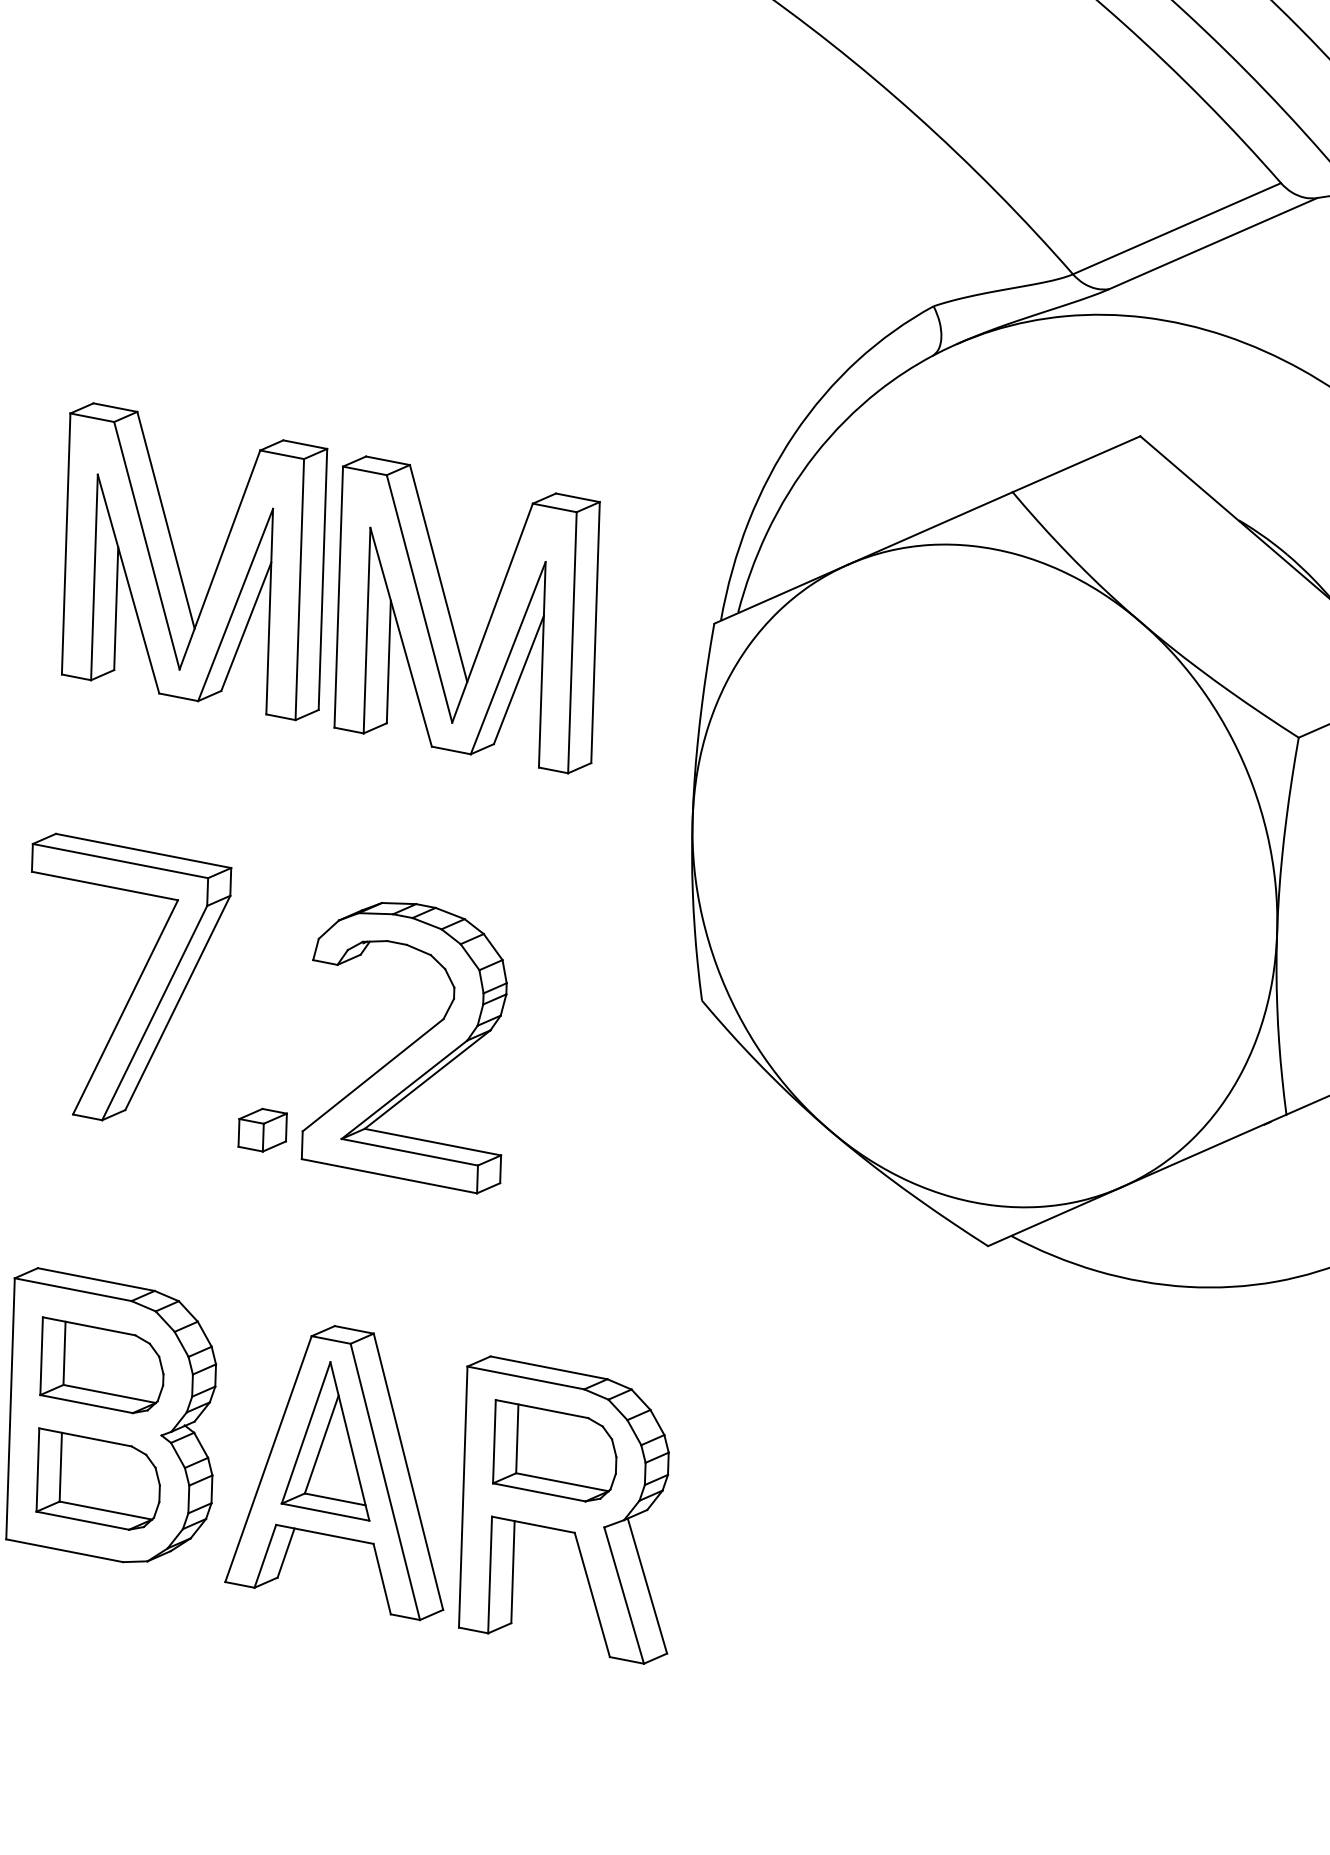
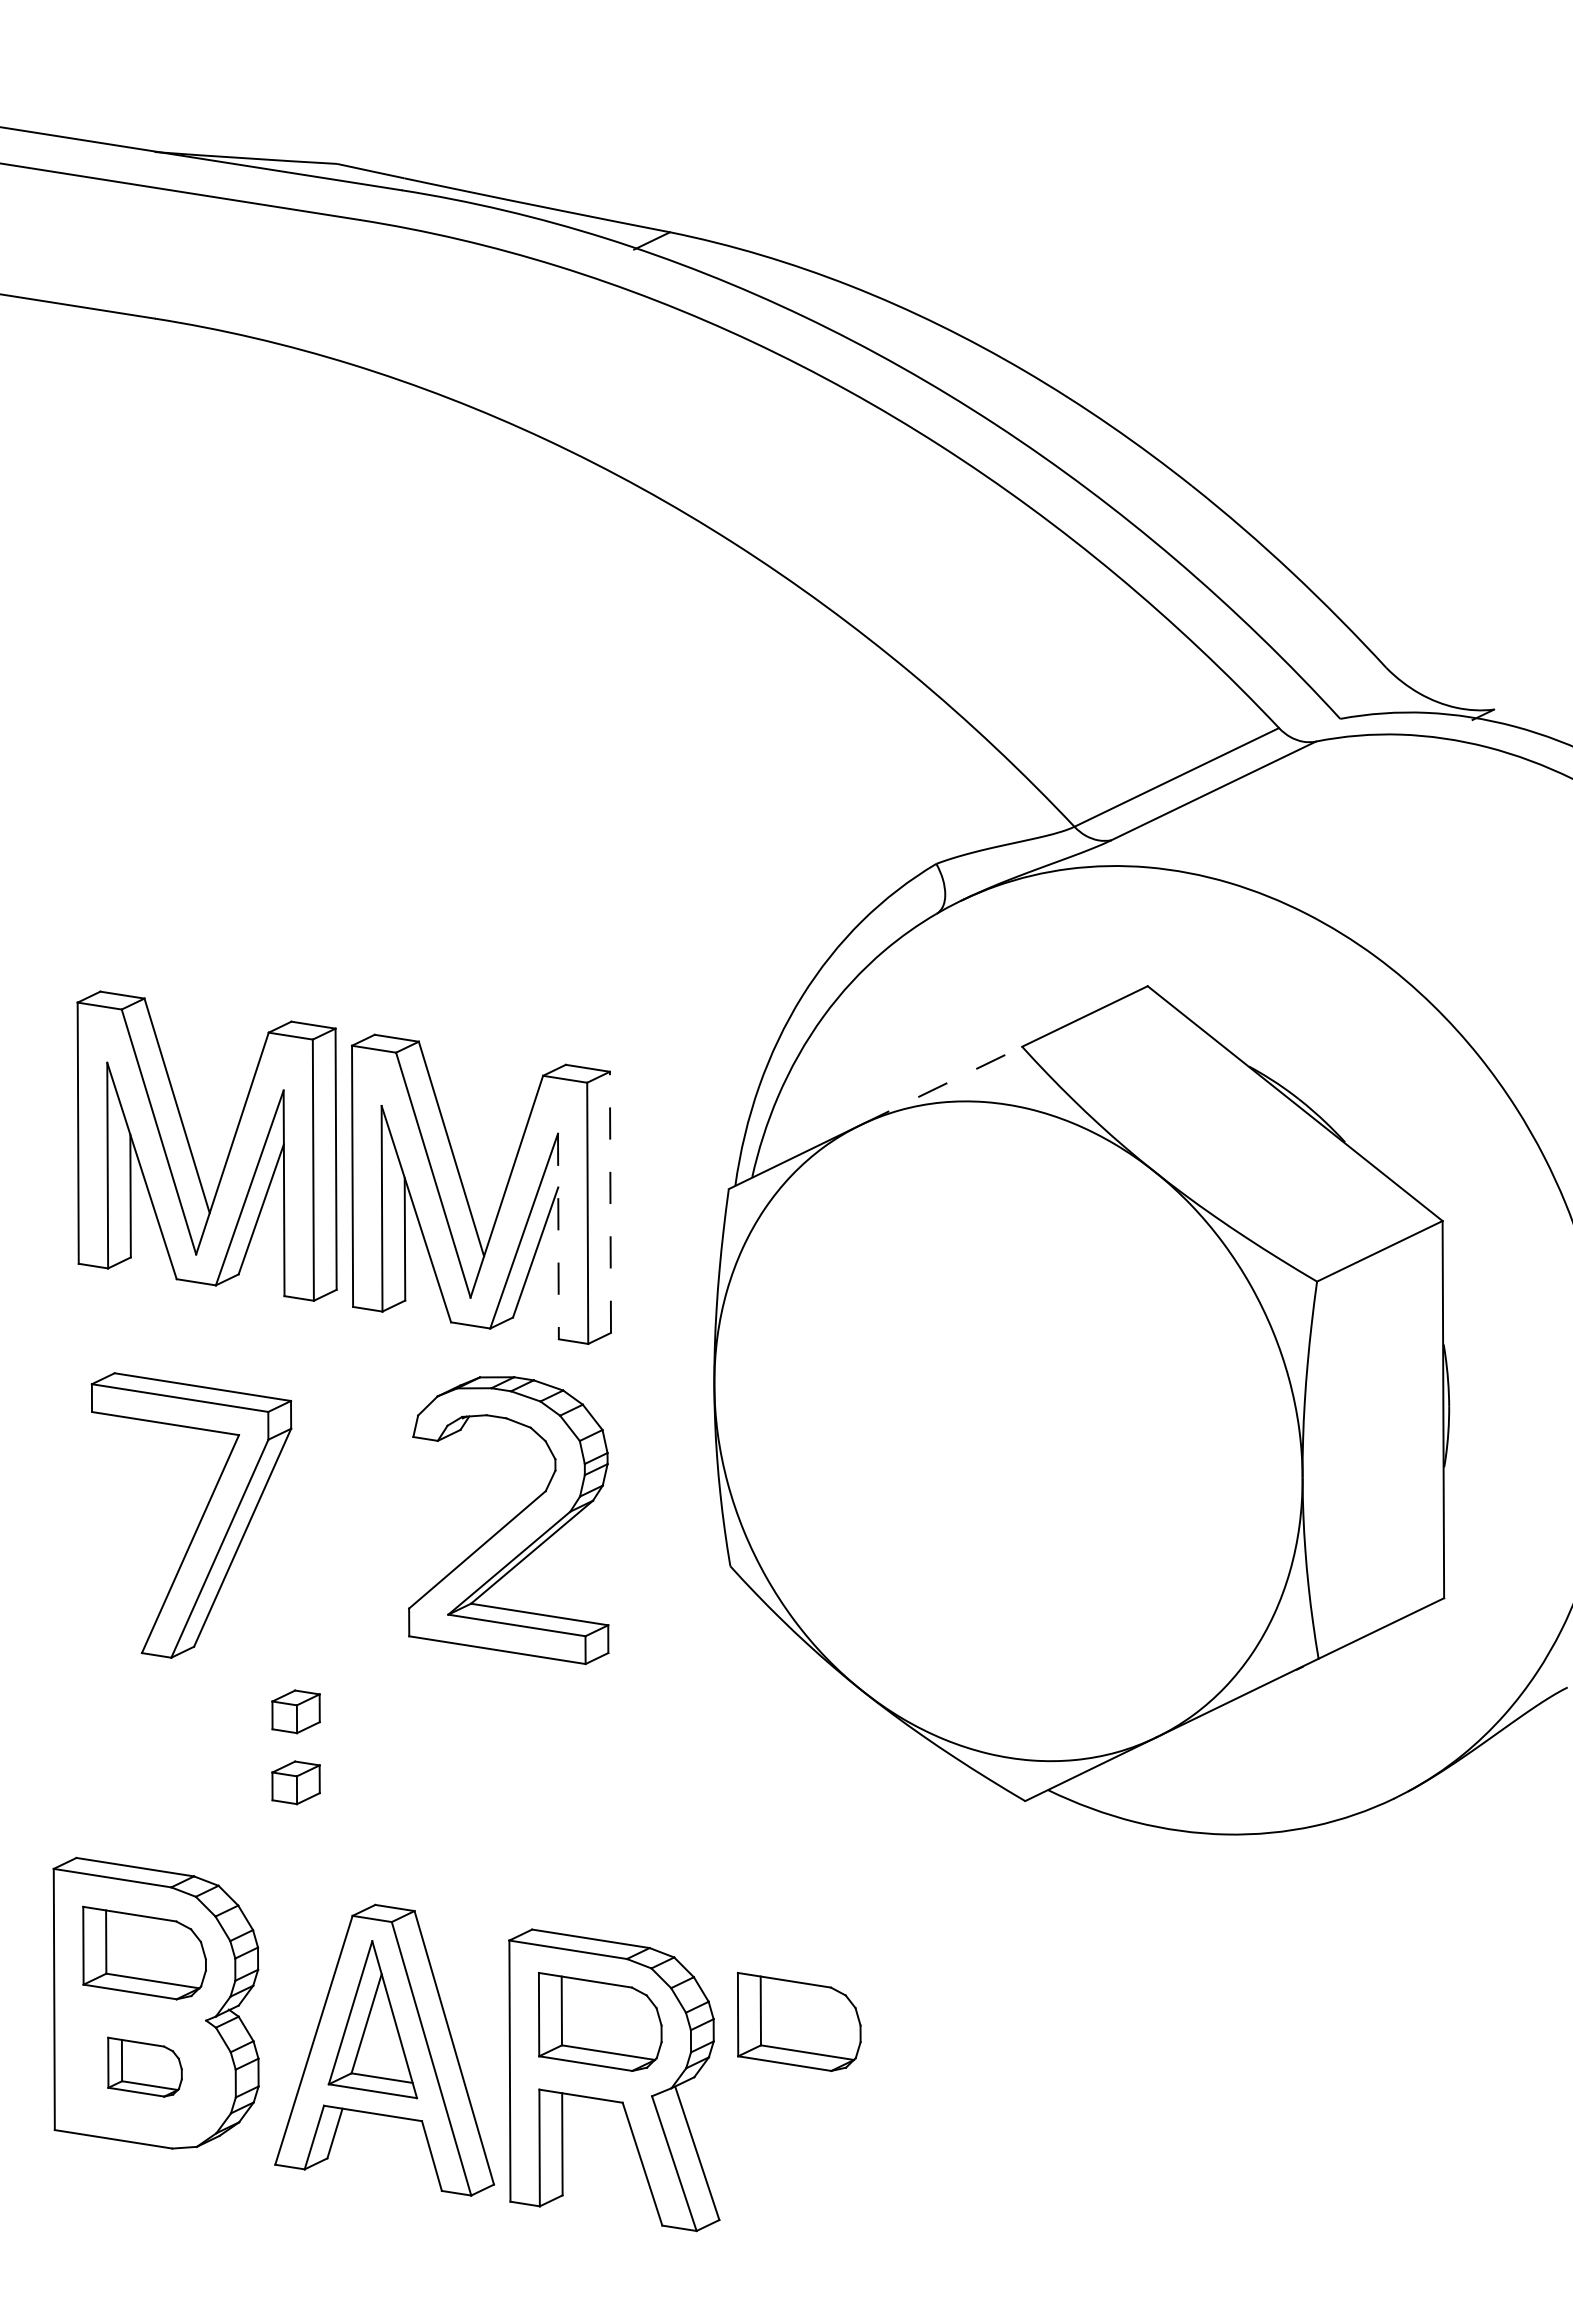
line: (930, 528) -> (941, 1086), solid -> dashed
line: (595, 632) -> (610, 1202), solid -> dashed
line: (542, 664) -> (558, 1236), solid -> dashed
part: (136, 982) -> (200, 1518), moved
part: (405, 1047) -> (508, 1520), moved
part: (259, 1200) -> (295, 1782), added
part: (754, 1458) -> (799, 2021), added
part: (98, 1480) -> (144, 2067), size x0.6

